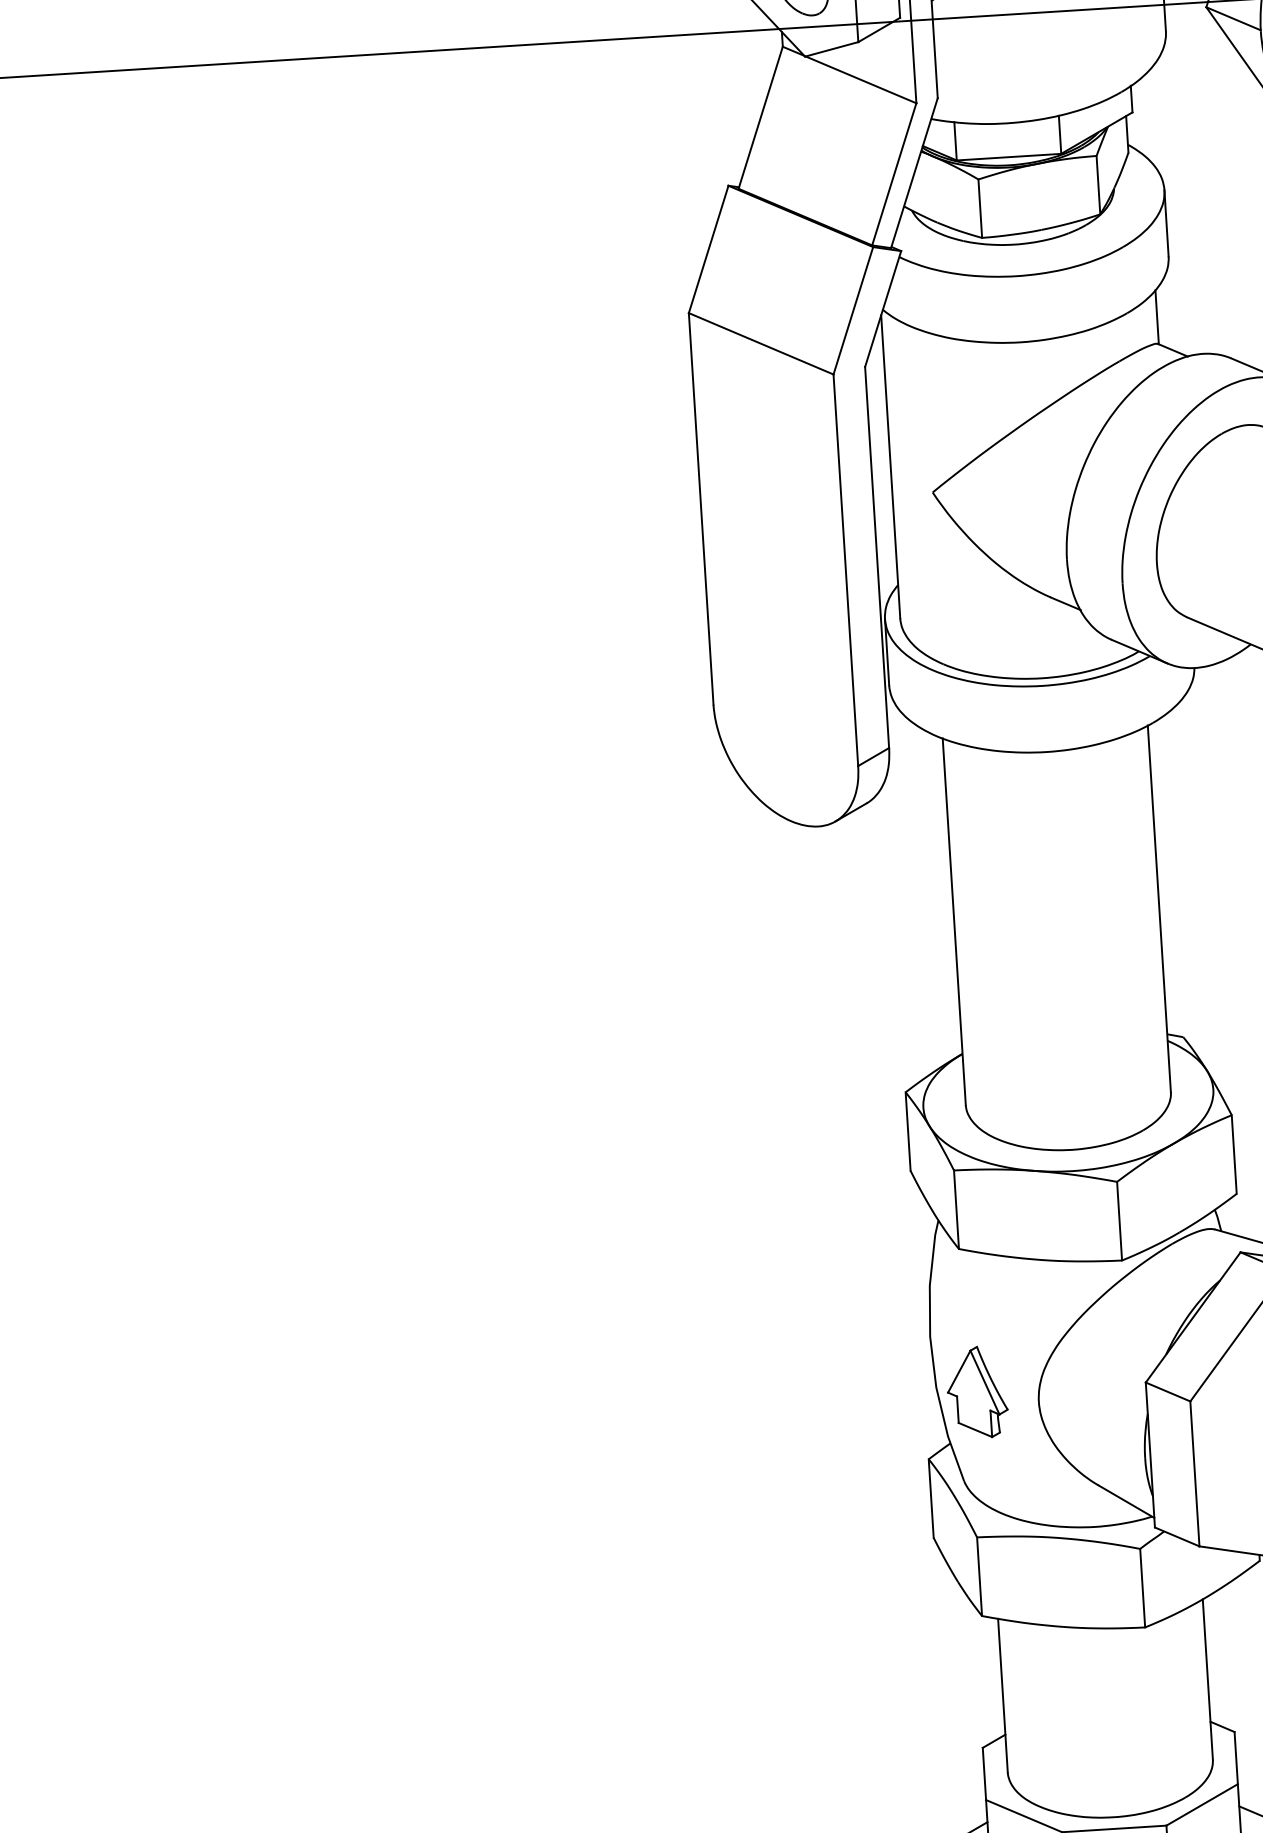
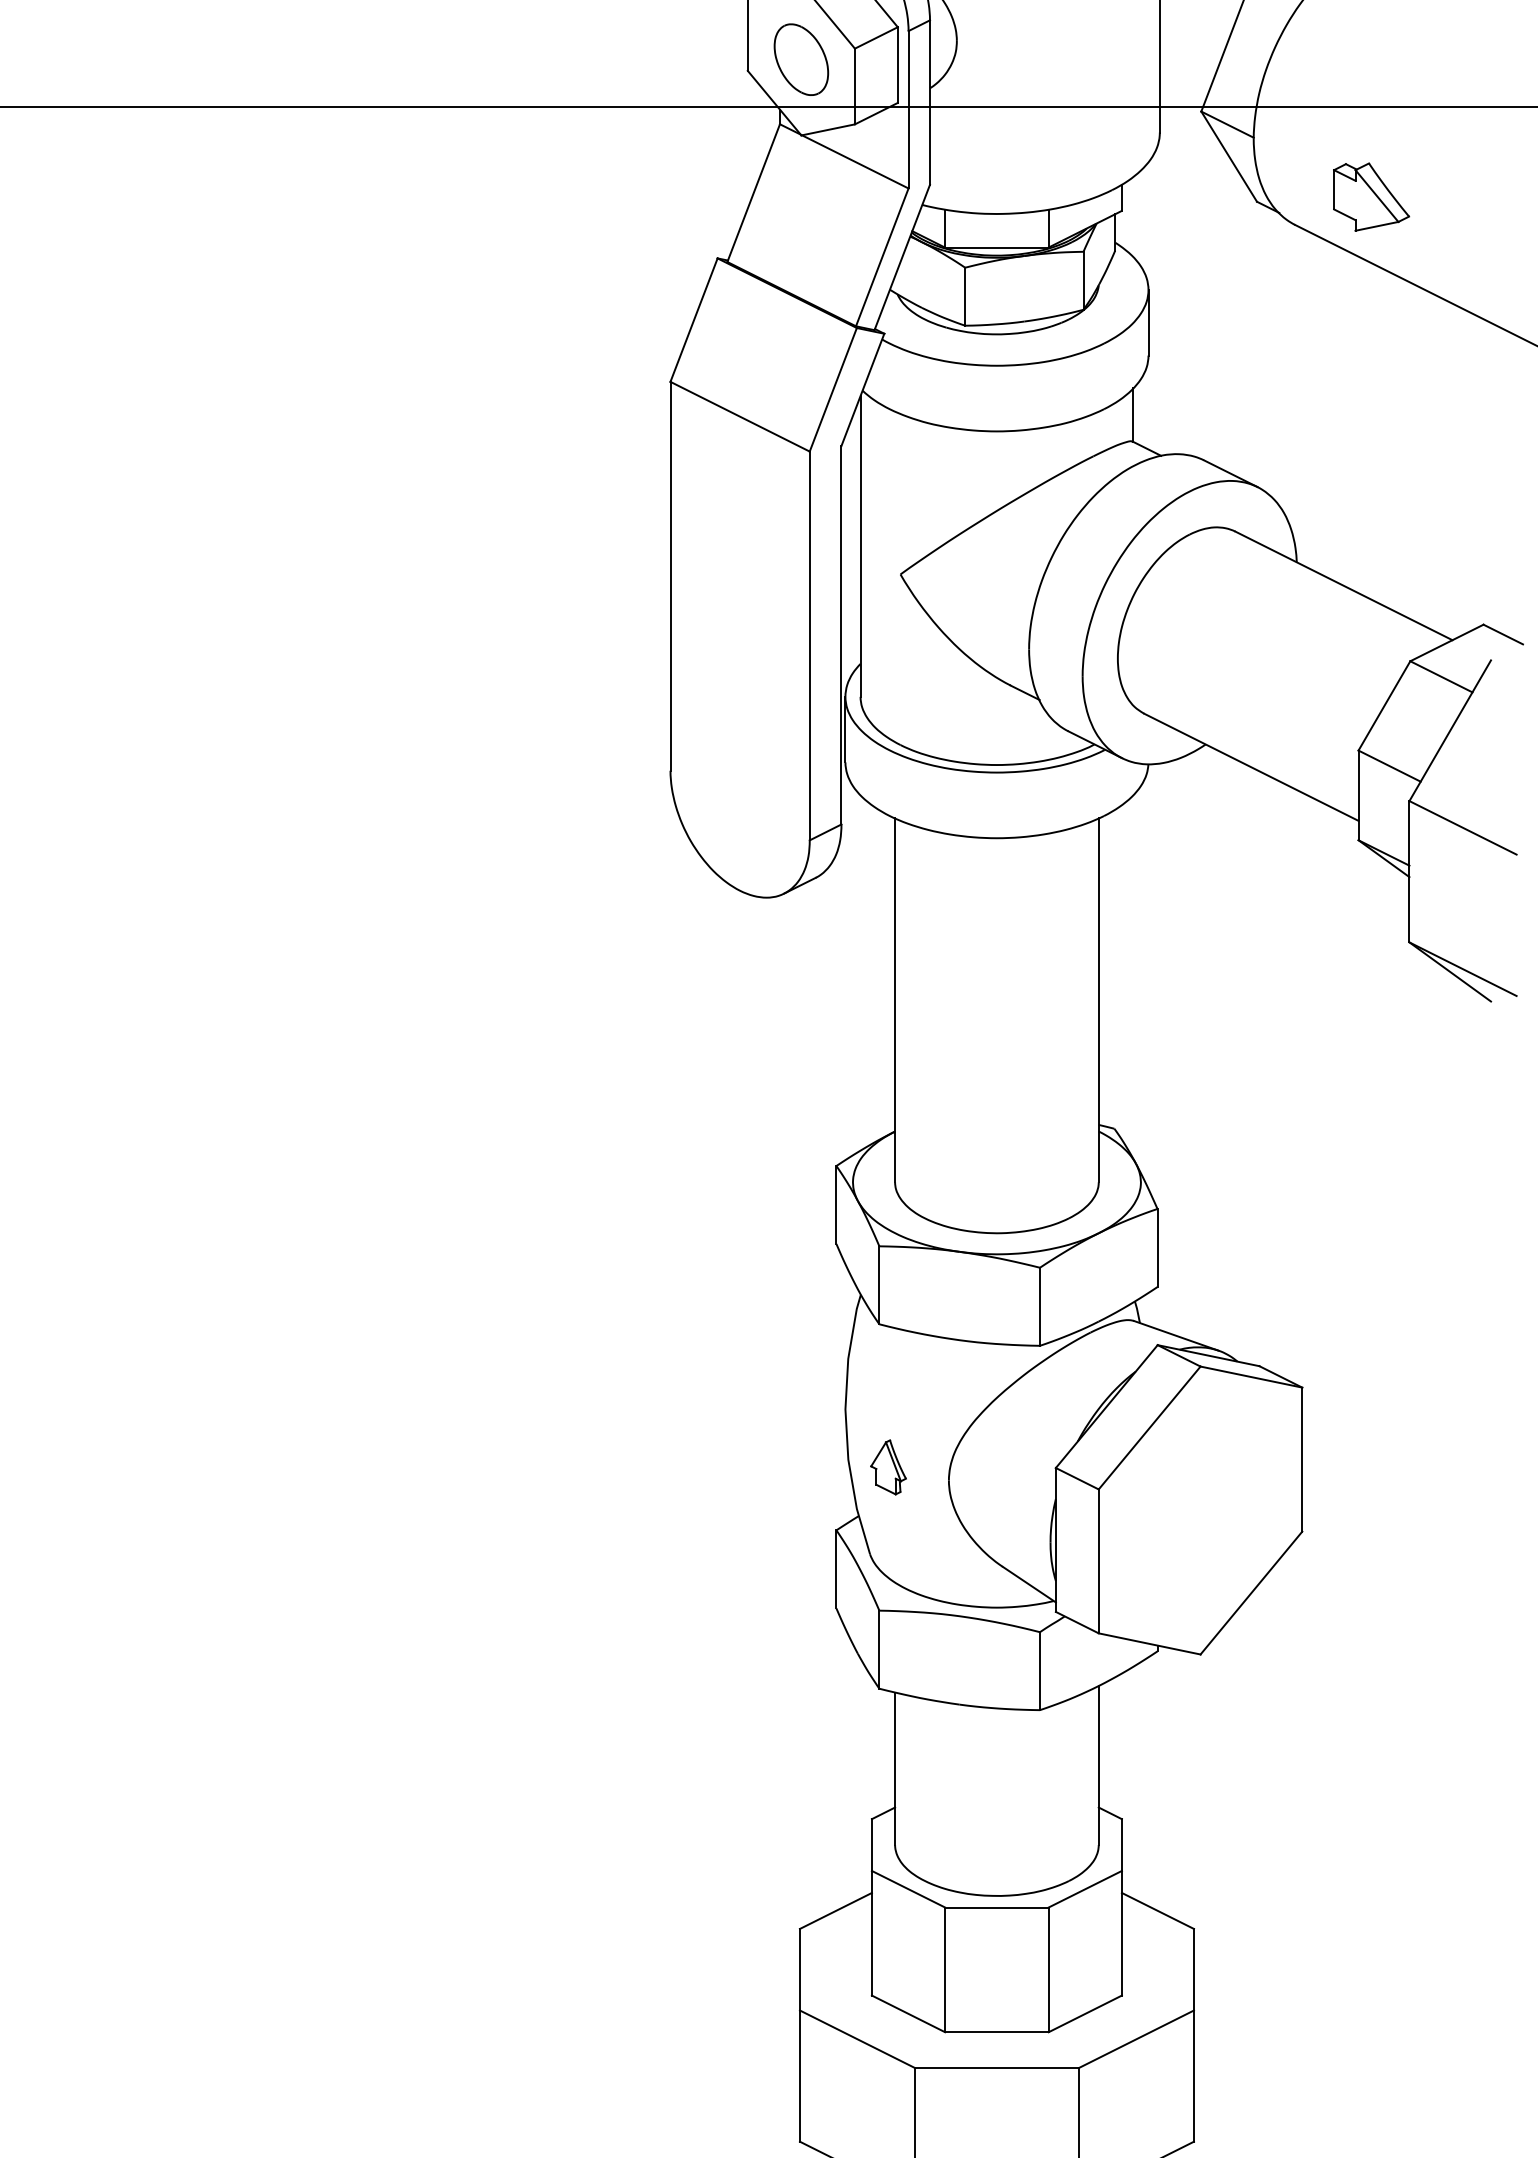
part: (977, 1392) -> (888, 1467), size x0.6

